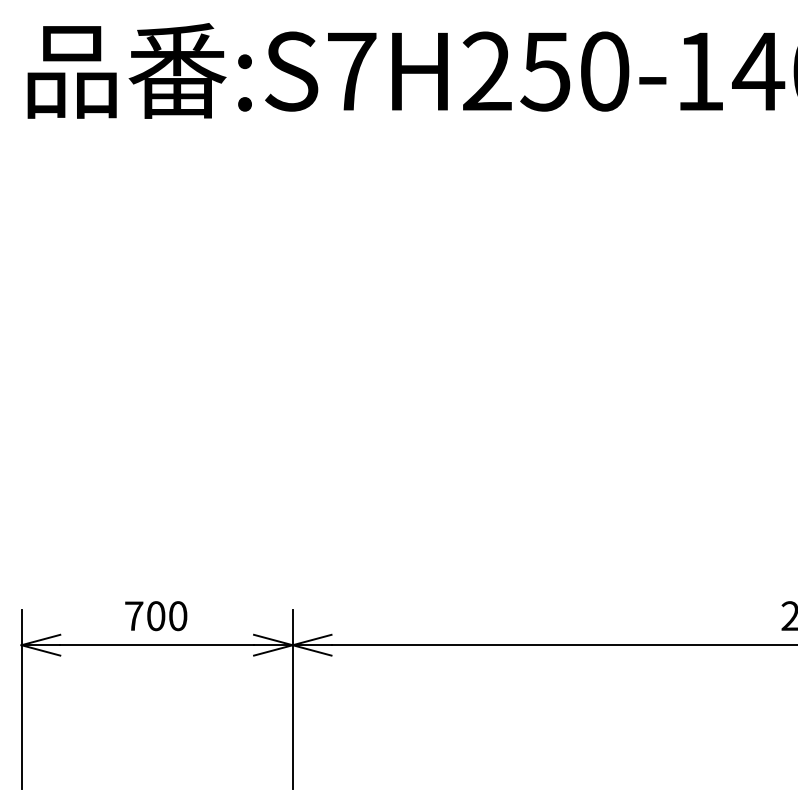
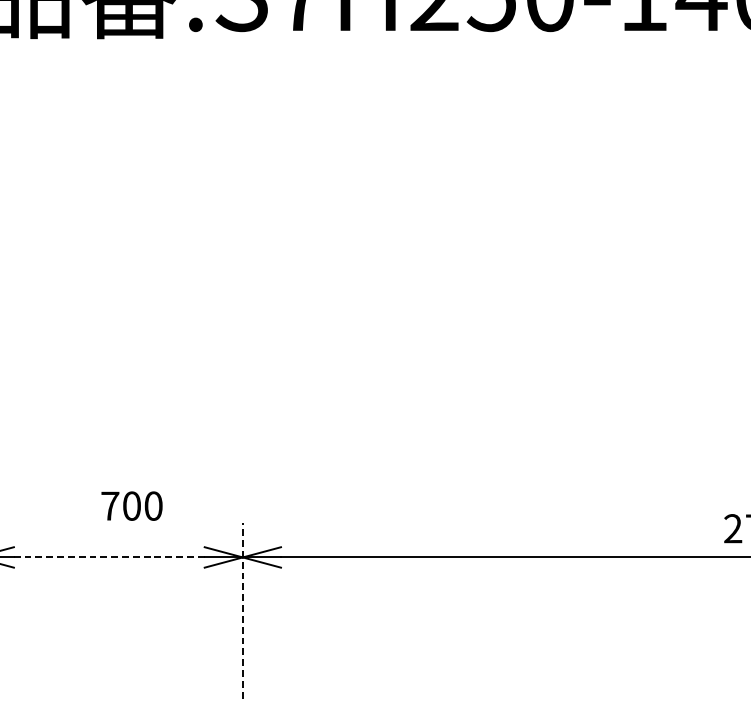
text: (156, 616) -> (132, 506), moved
line: (157, 645) -> (109, 557), solid -> dashed
line: (292, 698) -> (242, 609), solid -> dashed

